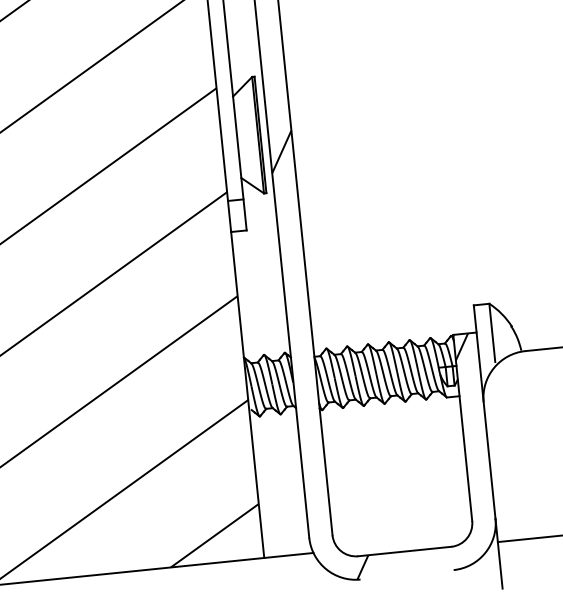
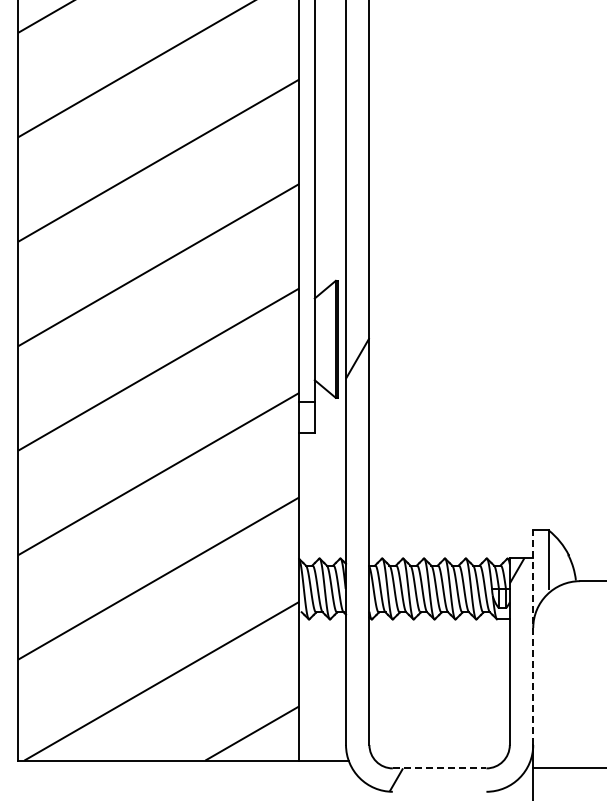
line: (484, 411) -> (533, 637), solid -> dashed
line: (404, 551) -> (439, 768), solid -> dashed

